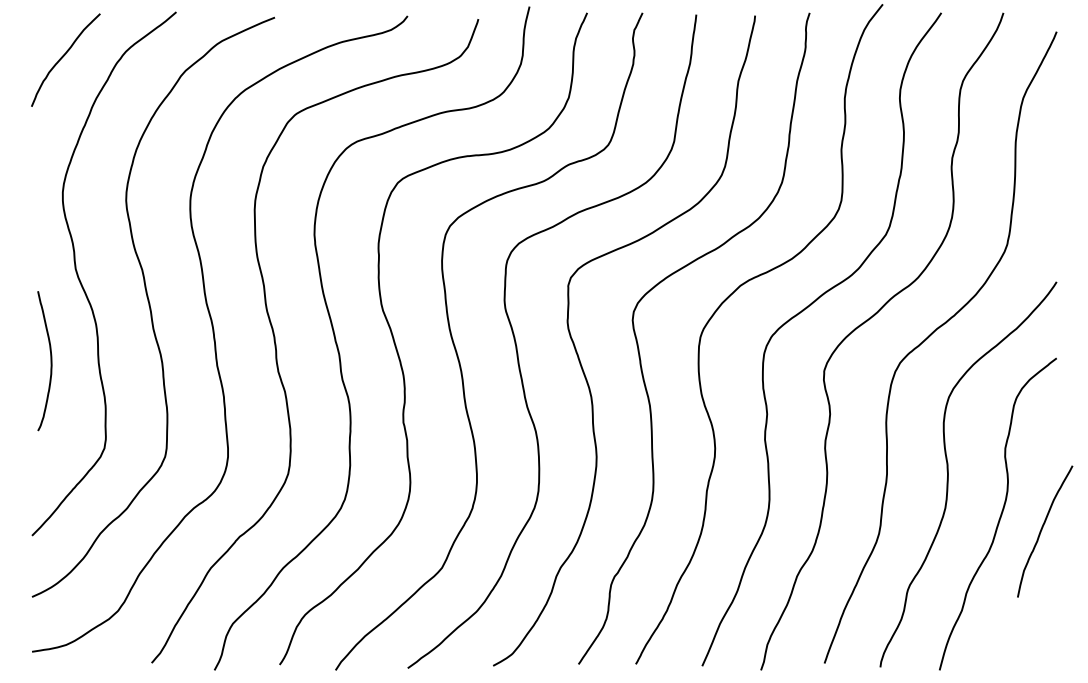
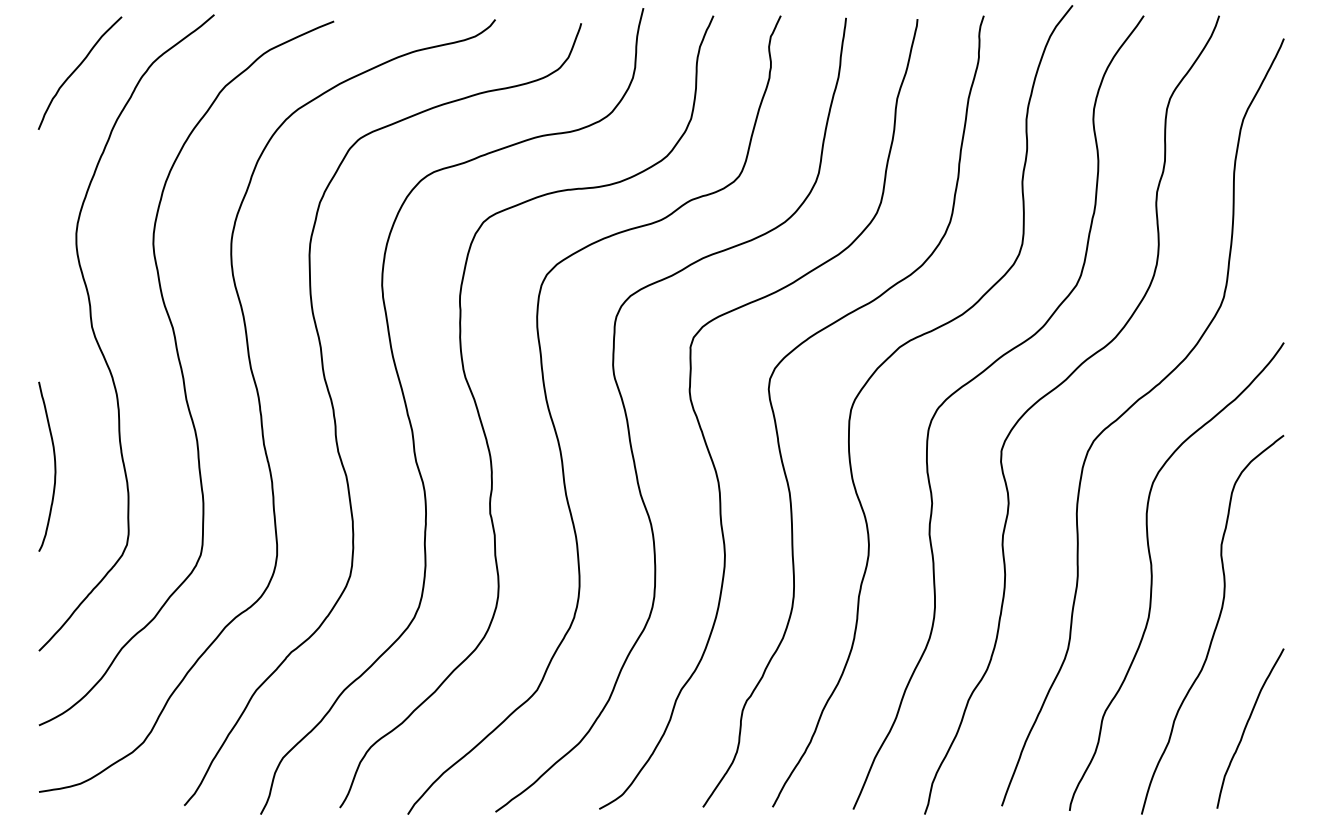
curve: (50, 361) -> (54, 467), moved
curve: (1042, 530) -> (1247, 727), moved

